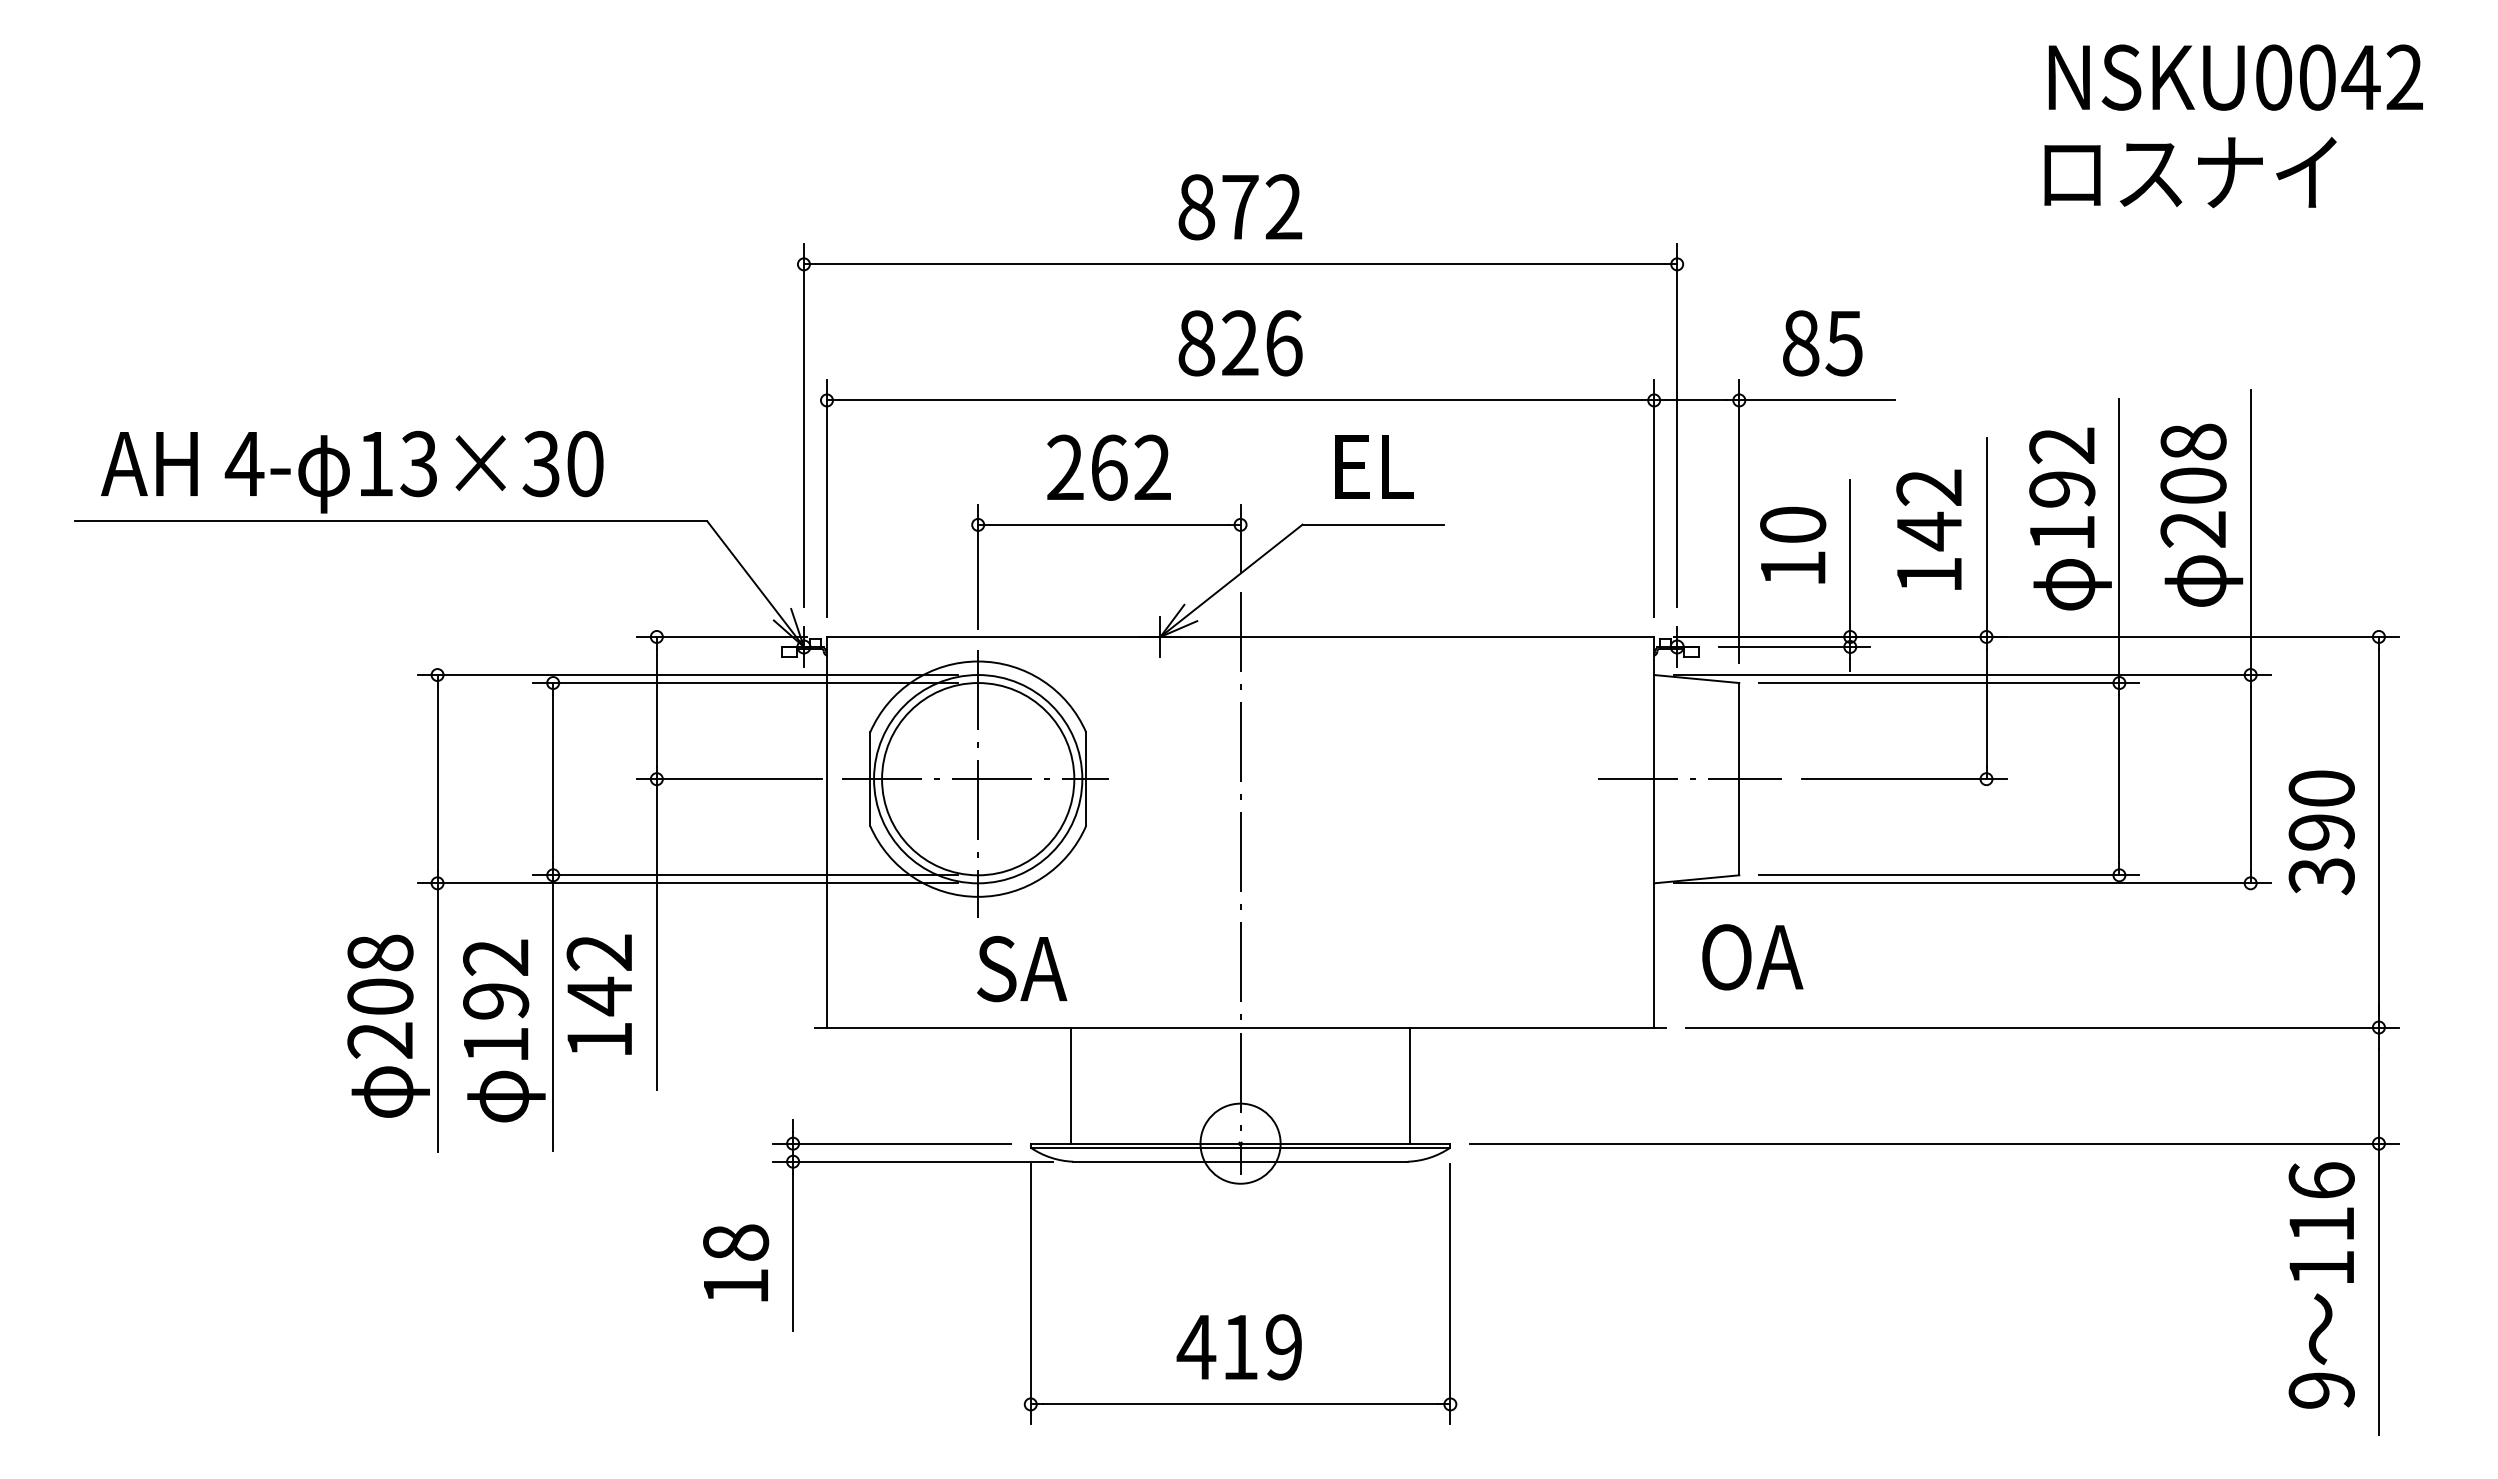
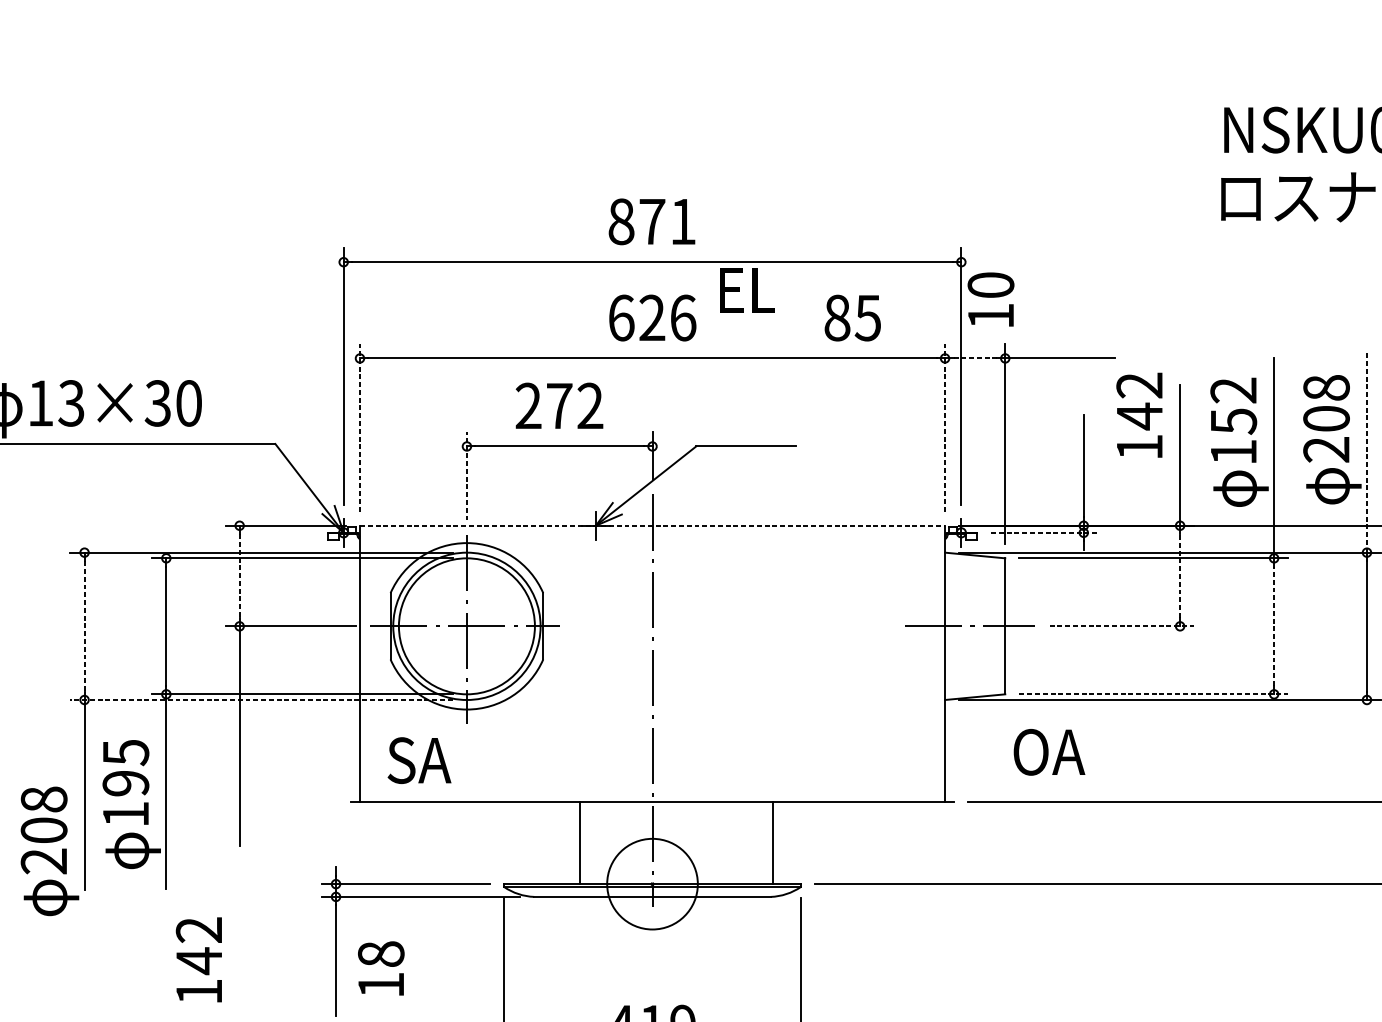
text: (1283, 206) -> (682, 221), 872 -> 871
text: (1196, 343) -> (621, 318), 826 -> 626
text: (1822, 343) -> (852, 318), moved
line: (1696, 400) -> (975, 358), solid -> dashed
text: (1374, 466) -> (747, 289), moved
text: (1109, 467) -> (559, 405), 262 -> 272
text: (2062, 489) -> (1233, 421), 192 -> 152
line: (826, 498) -> (359, 427), solid -> dashed
line: (1654, 498) -> (945, 427), solid -> dashed
text: (1928, 529) -> (1139, 415), moved
line: (2250, 532) -> (1366, 451), solid -> dashed
text: (1793, 545) -> (991, 299), moved
line: (978, 566) -> (467, 475), solid -> dashed
line: (1240, 636) -> (652, 525), solid -> dashed
line: (1794, 646) -> (1044, 532), solid -> dashed
line: (1986, 707) -> (1180, 575), solid -> dashed
line: (656, 708) -> (239, 576), solid -> dashed
line: (2119, 778) -> (1274, 625), solid -> dashed
line: (437, 779) -> (84, 626), solid -> dashed
line: (1904, 779) -> (1122, 626), solid -> dashed
line: (1949, 875) -> (1153, 694), solid -> dashed
line: (687, 883) -> (261, 700), solid -> dashed
text: (496, 957) -> (126, 752), 192 -> 195
text: (1752, 957) -> (1049, 752), moved
text: (1022, 969) -> (419, 760), moved
text: (598, 994) -> (198, 959), moved
text: (388, 1025) -> (49, 850), moved
line: (1070, 1085) -> (579, 842), moved
circle: (1240, 1143) -> (652, 884), size x1.6
text: (736, 1262) -> (381, 968), moved

